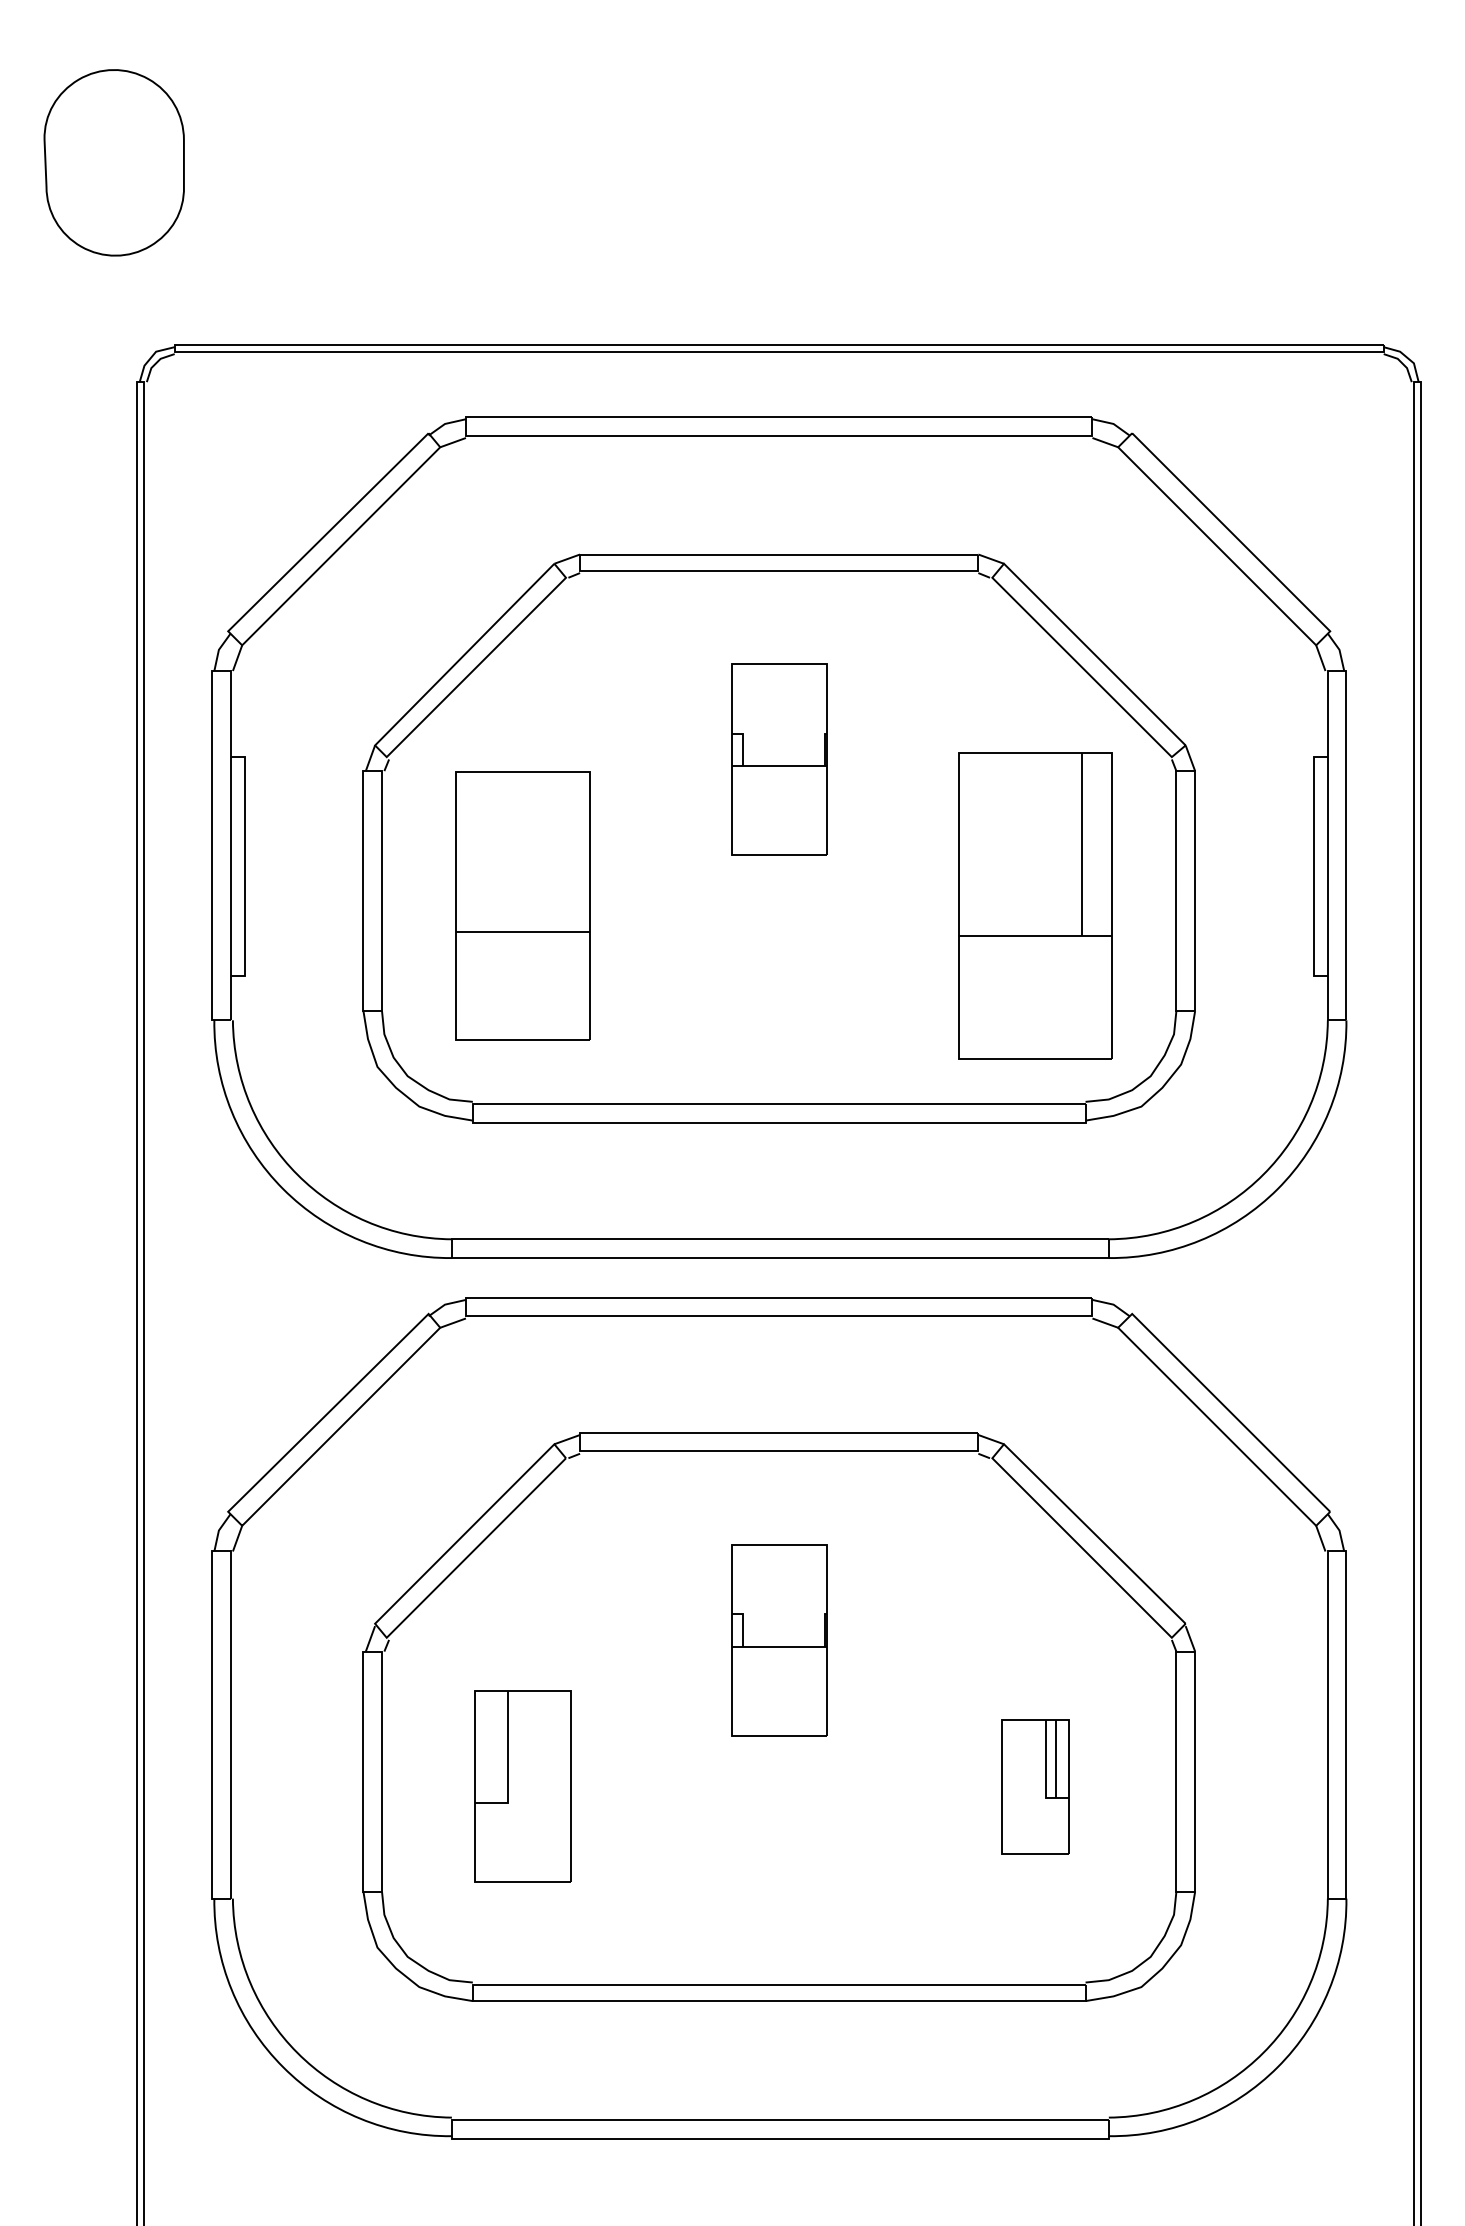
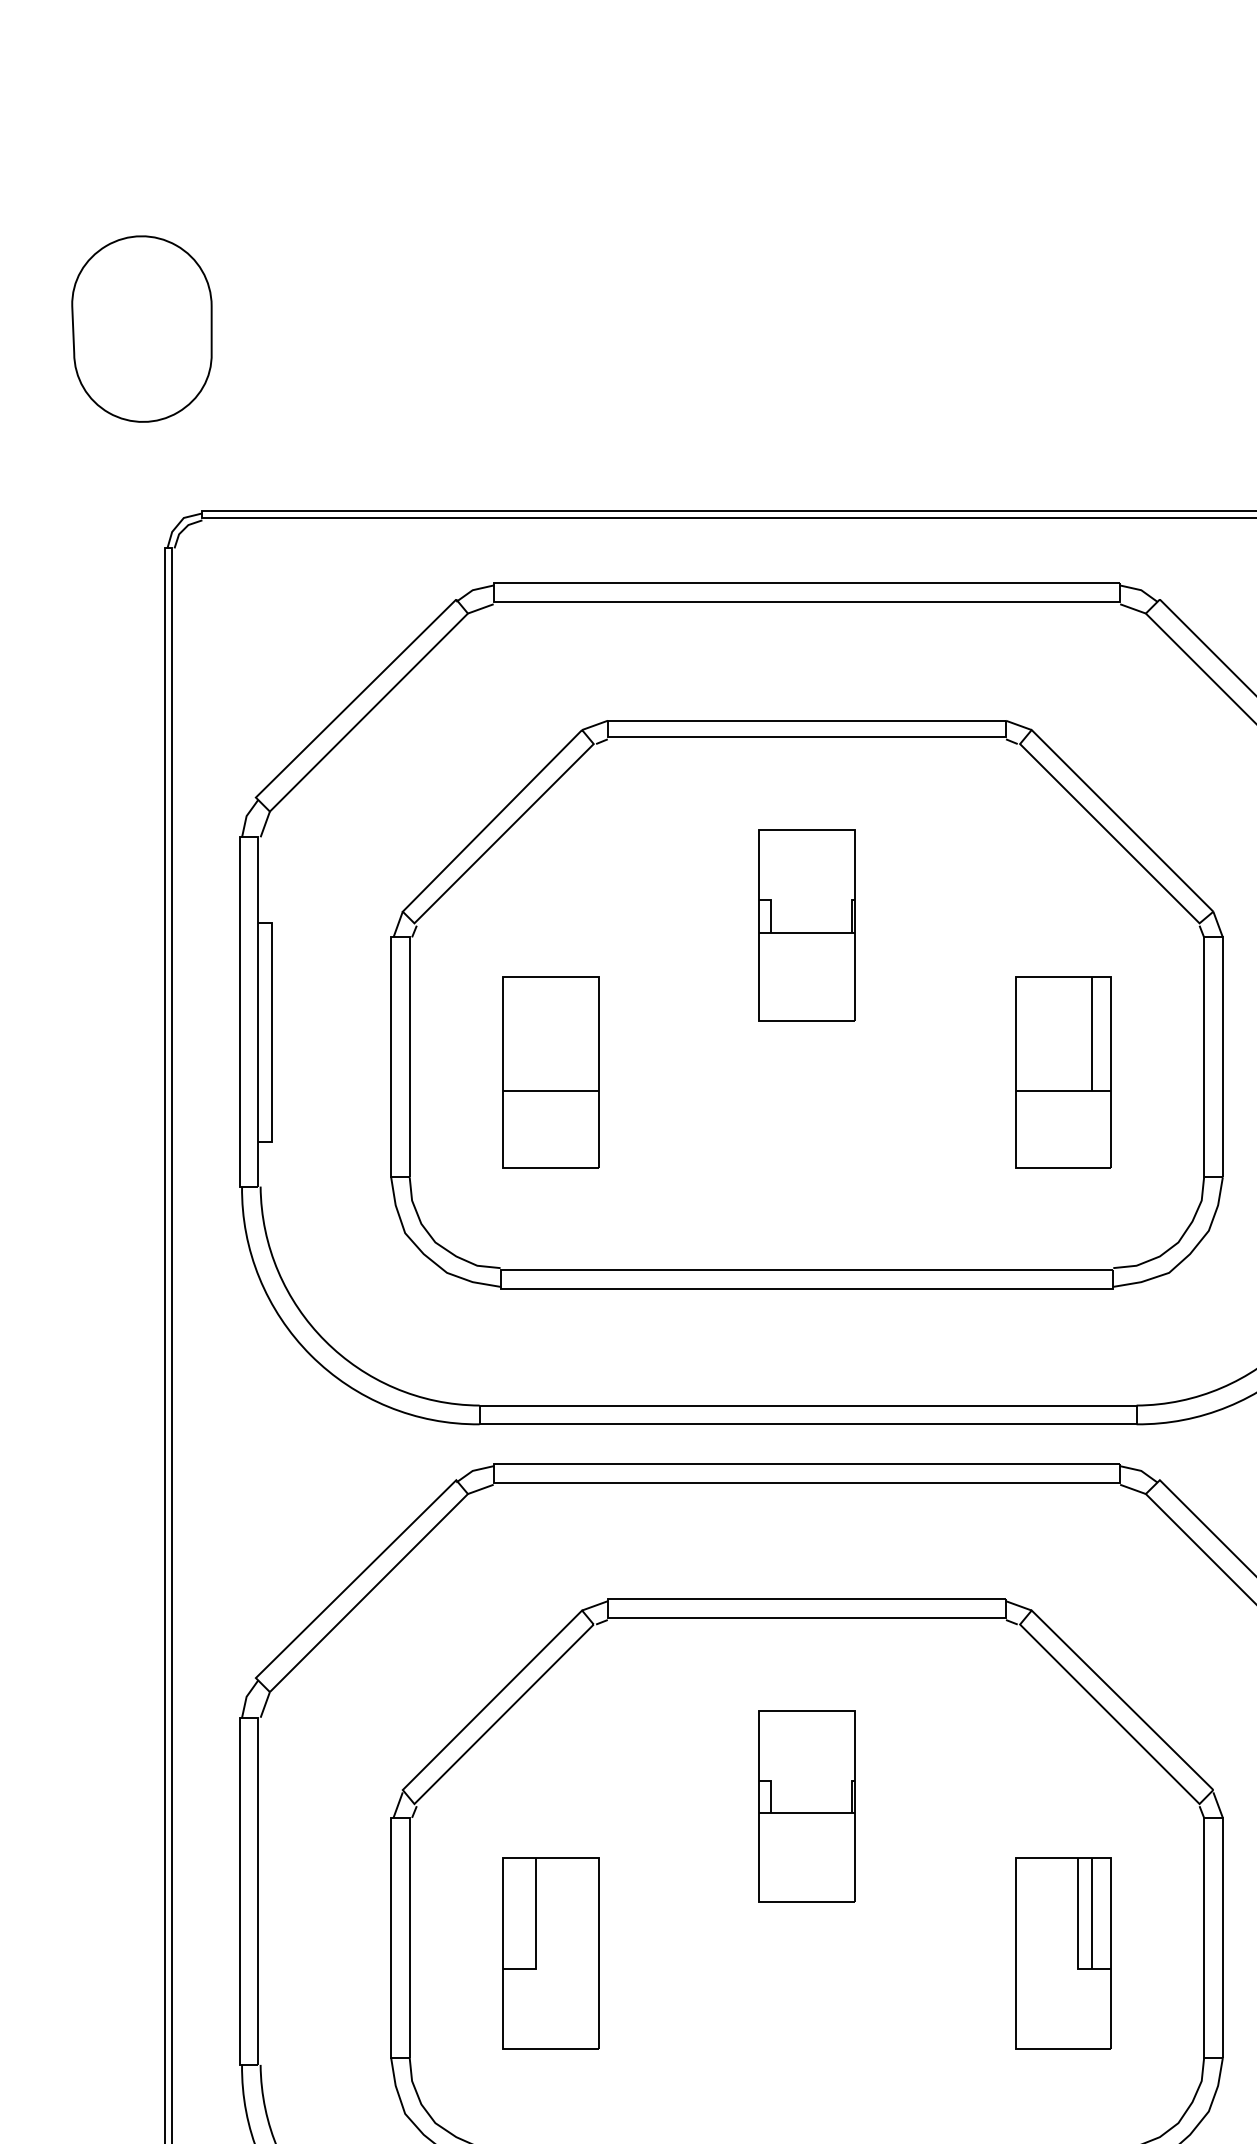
part: (522, 906) -> (550, 1072), size x0.71
part: (1035, 906) -> (1063, 1072), size x0.62
part: (1035, 1786) -> (1063, 1952), size x1.43

